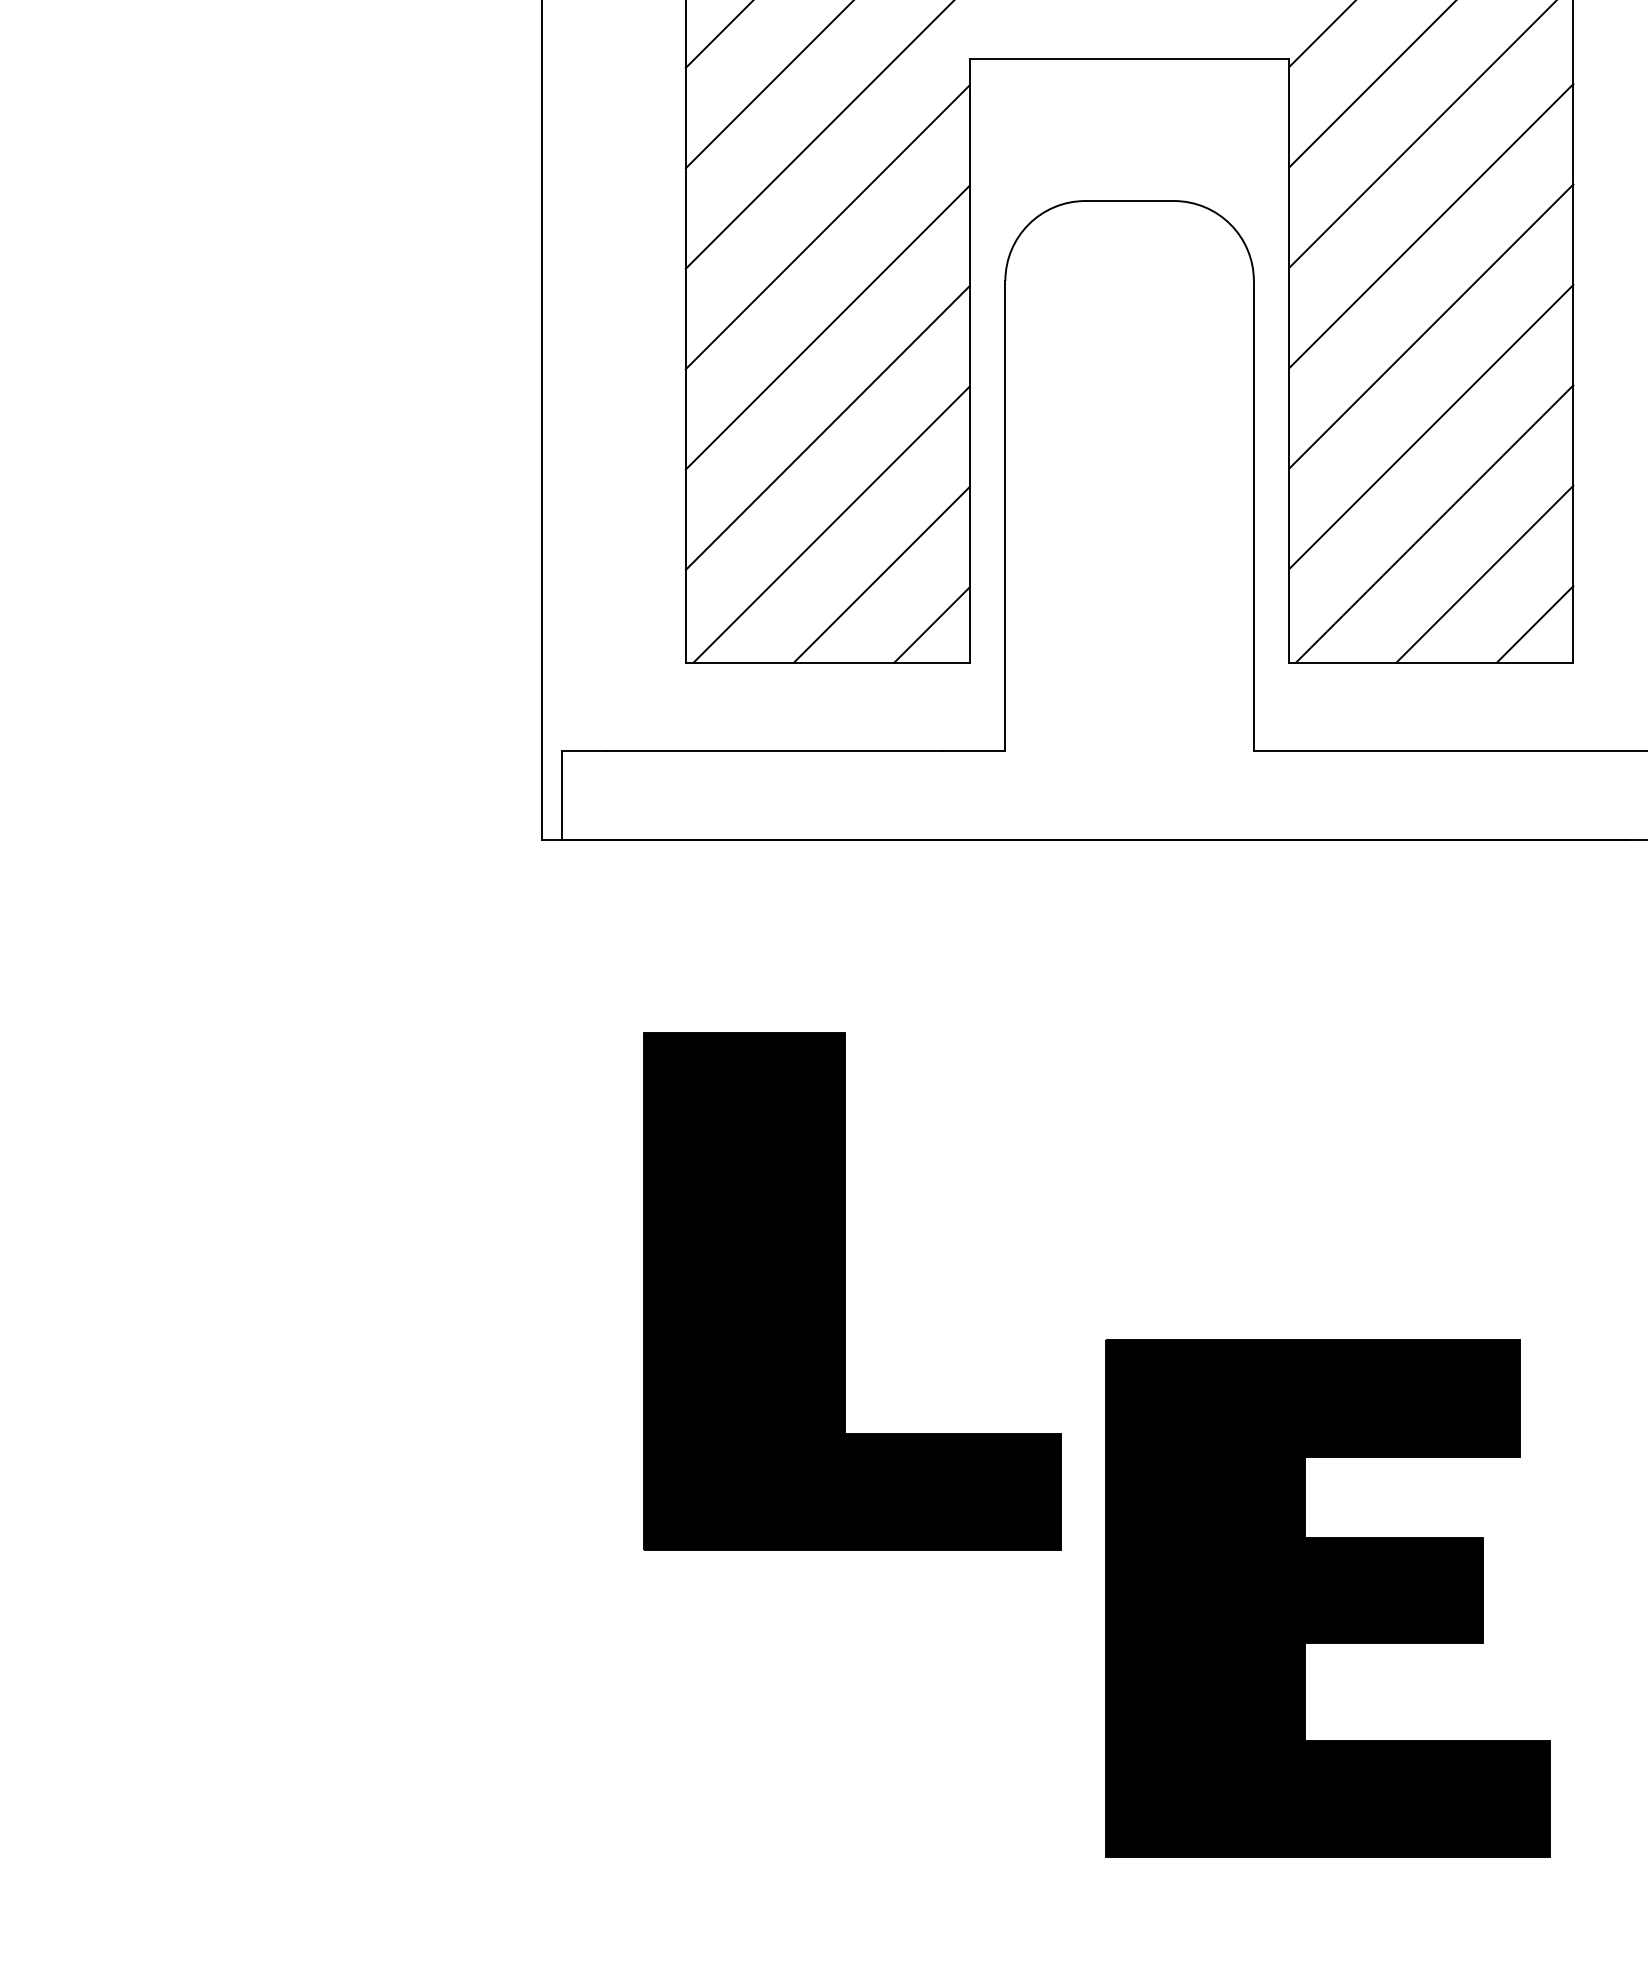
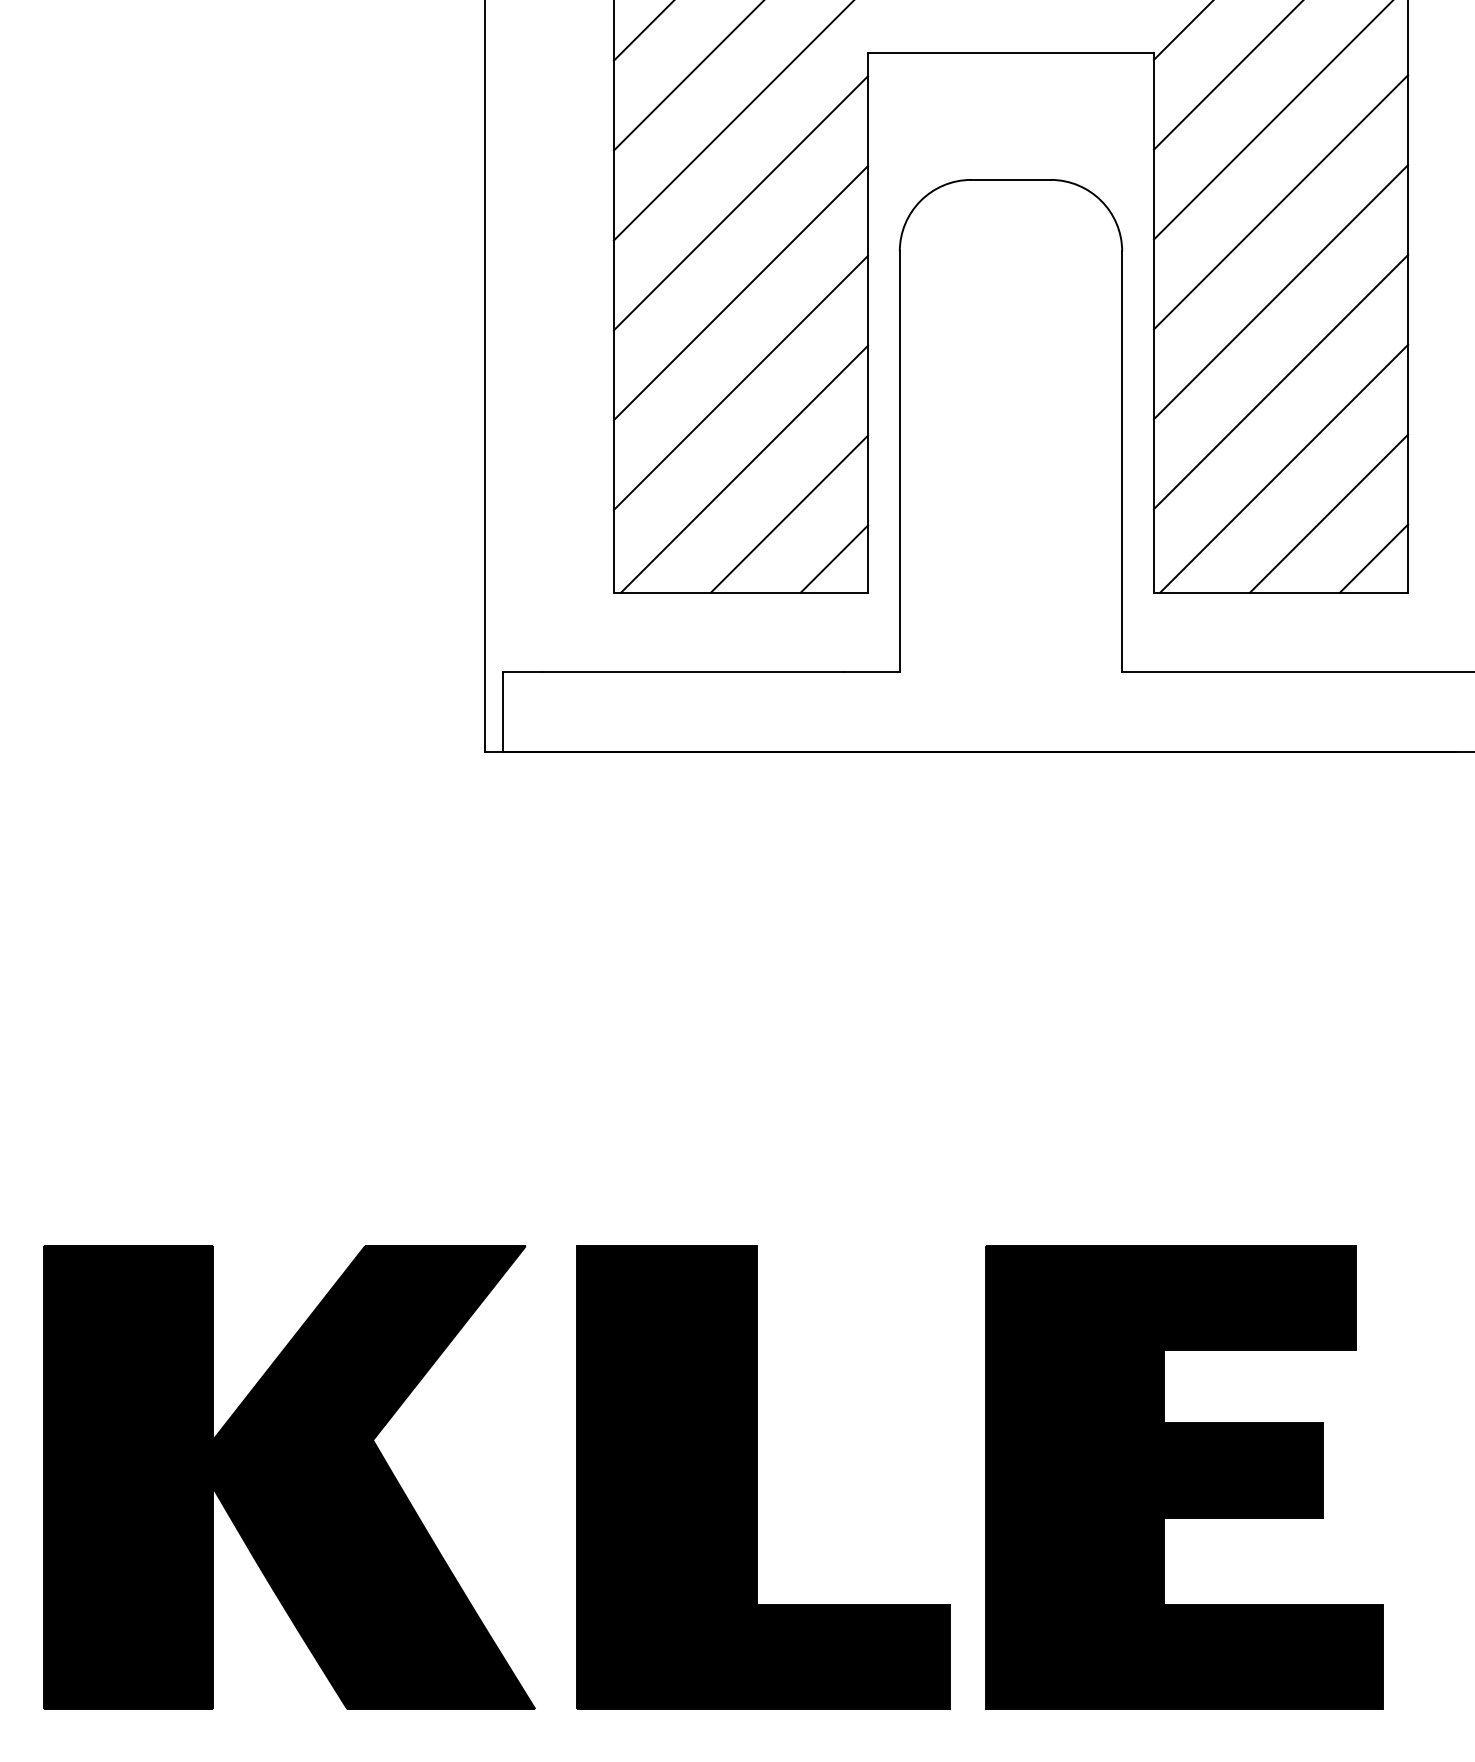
part: (853, 1291) -> (763, 1477), moved
part: (1327, 1598) -> (1184, 1477), moved
part: (323, 1651) -> (289, 1477), added

